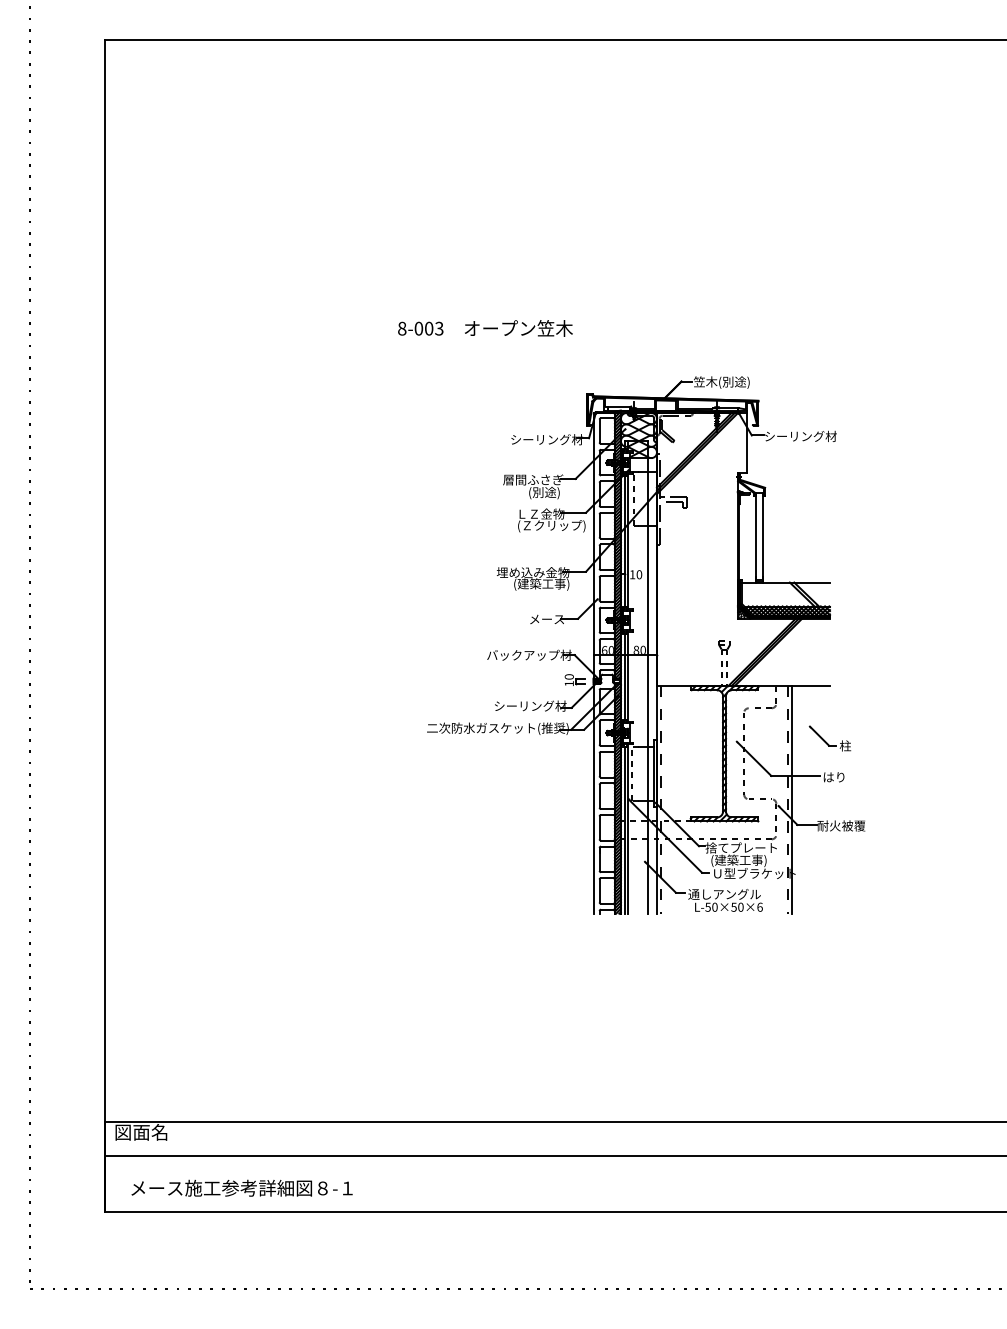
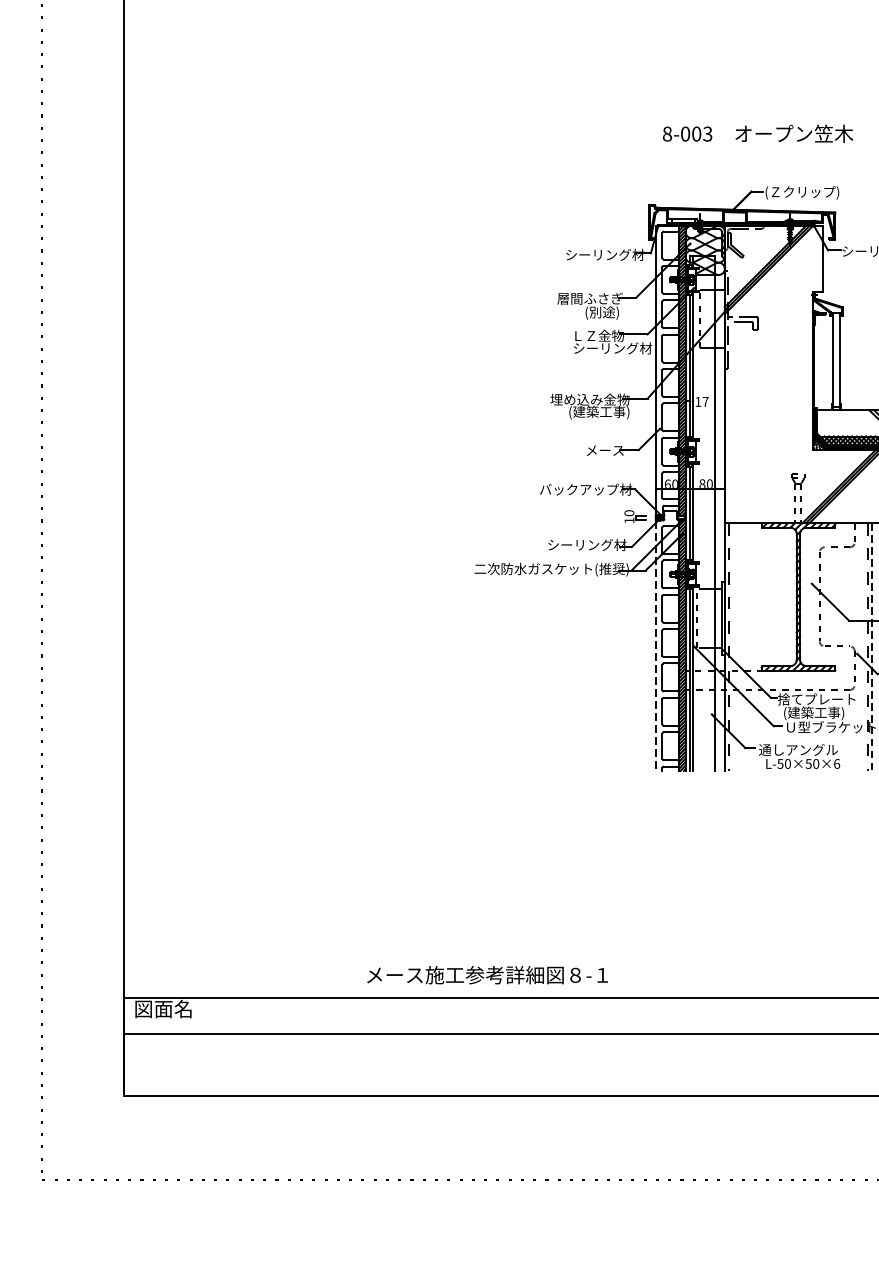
text: (485, 328) -> (758, 133), moved
text: (727, 382) -> (801, 192), 笠木(別途) -> (Ｚクリップ)
text: (554, 526) -> (613, 349), (Ｚクリップ) -> シーリング材
text: (639, 574) -> (705, 401), 10 -> 17
line: (593, 799) -> (655, 646), solid -> dashed
line: (792, 799) -> (872, 646), solid -> dashed
text: (241, 1187) -> (486, 974), moved

